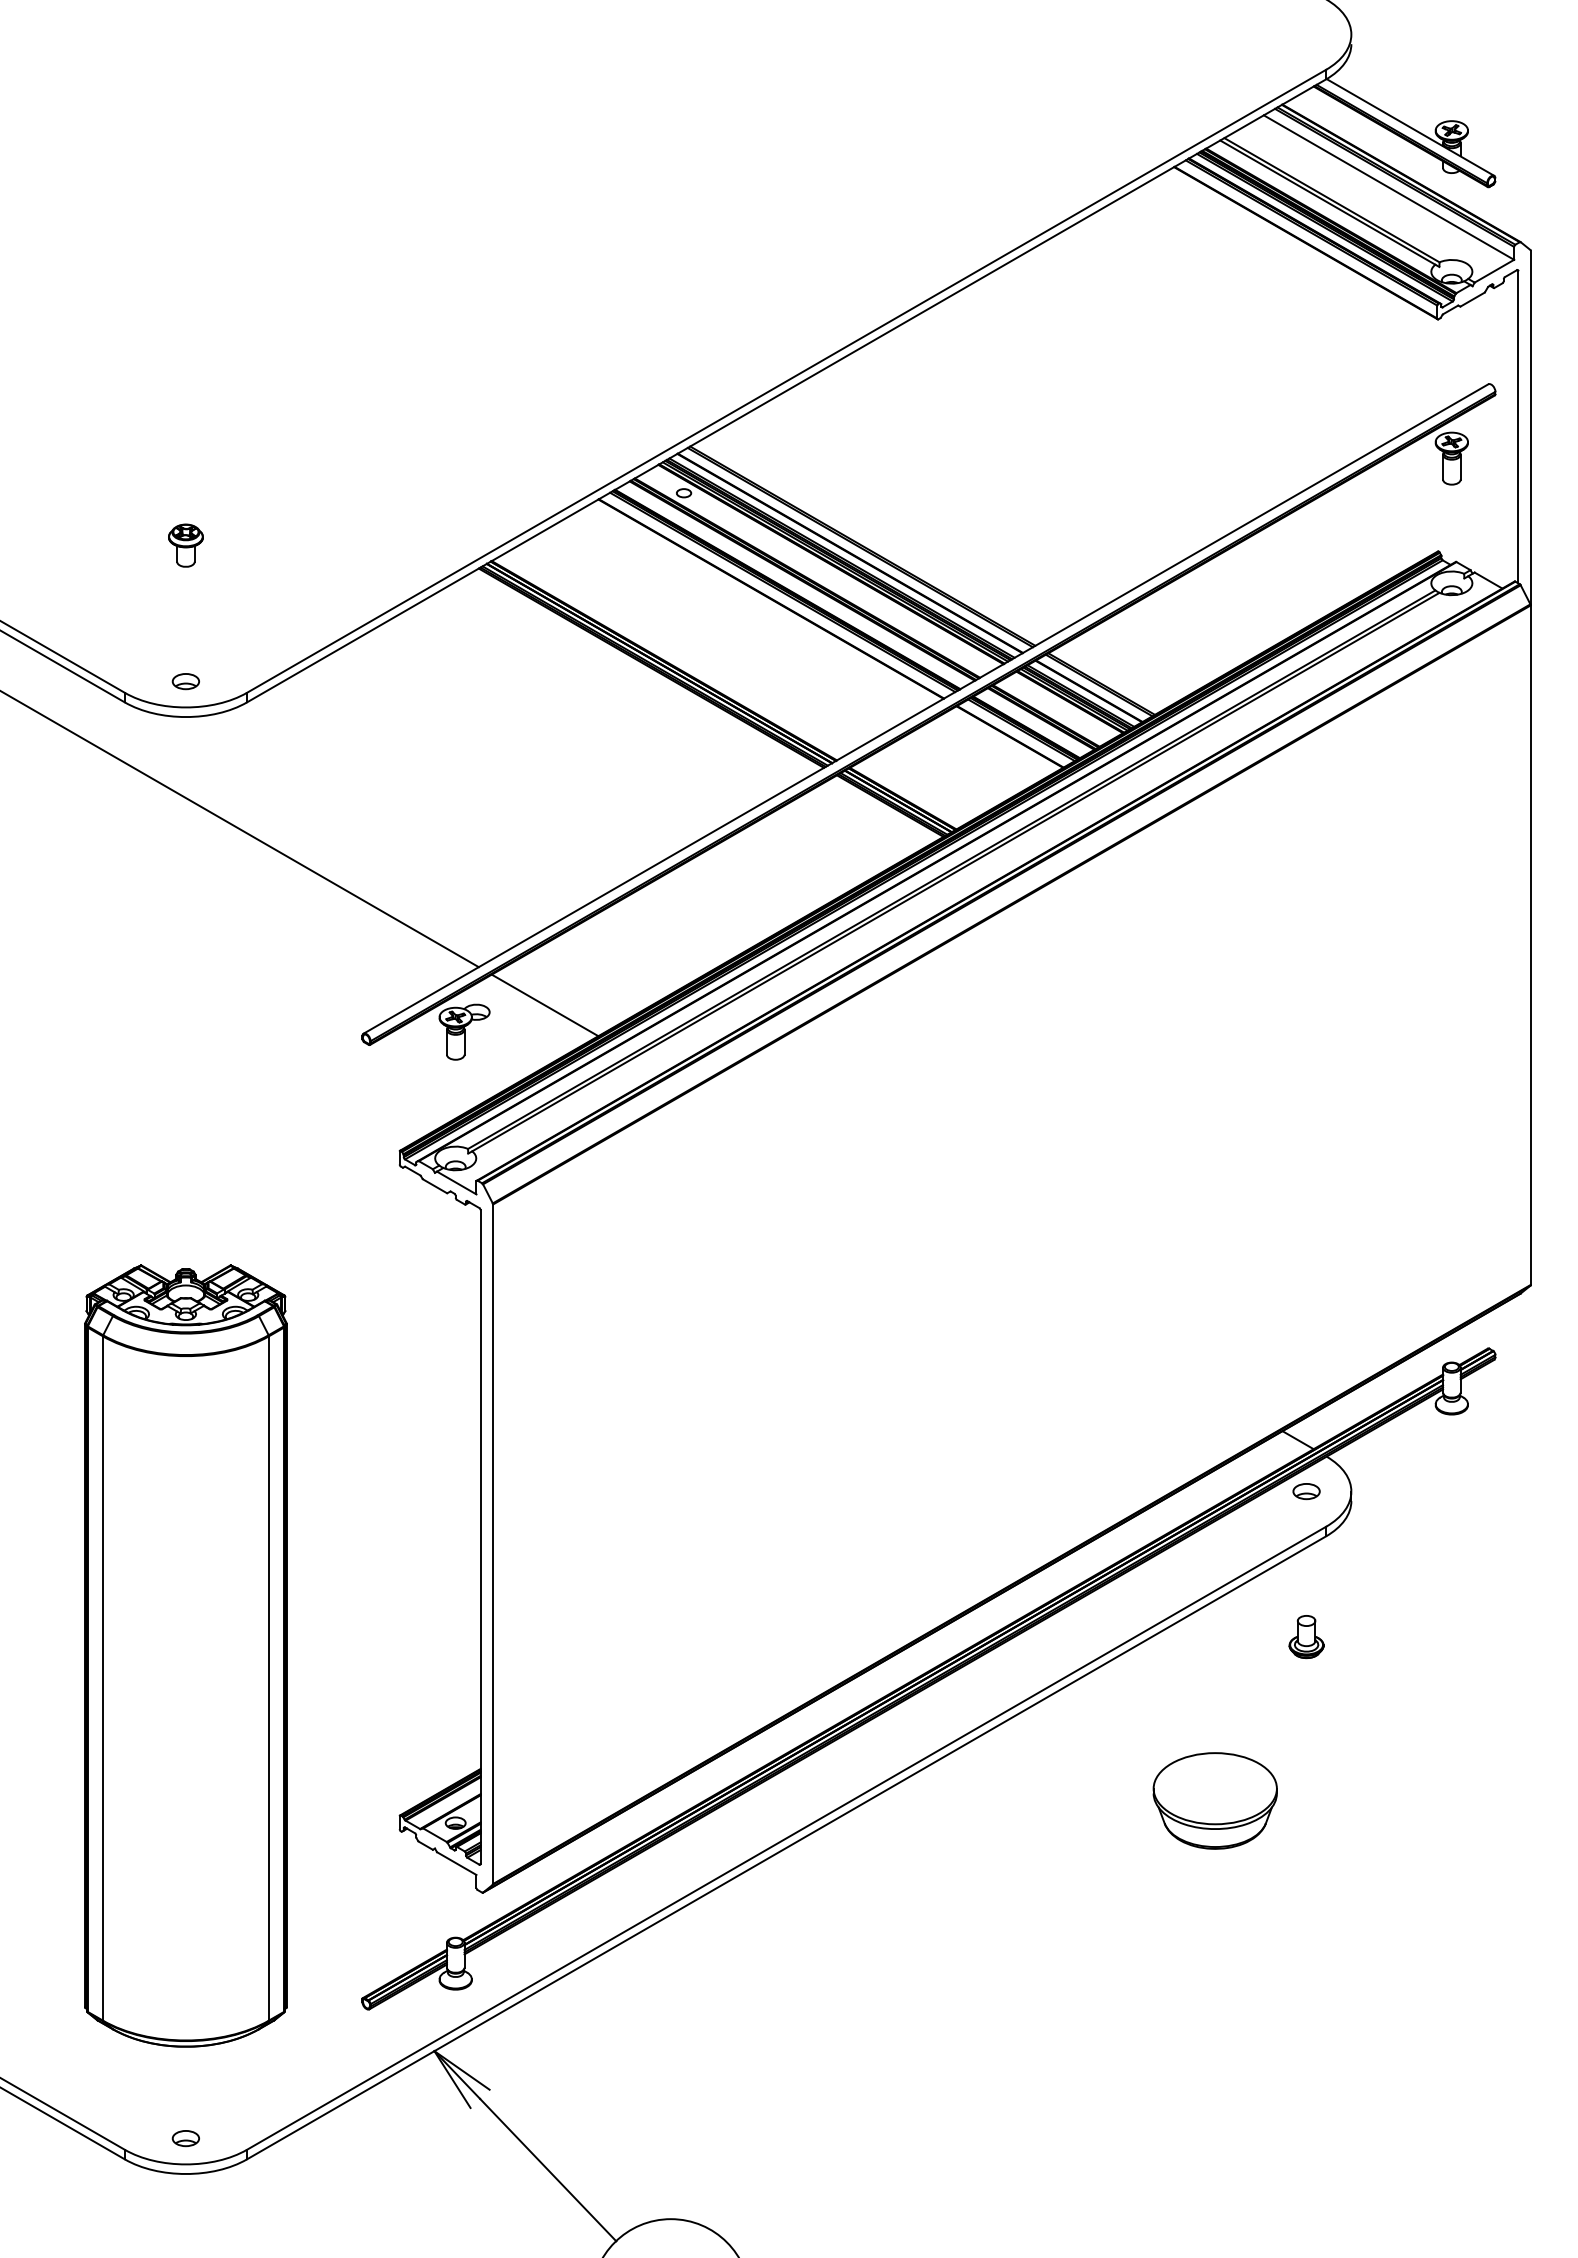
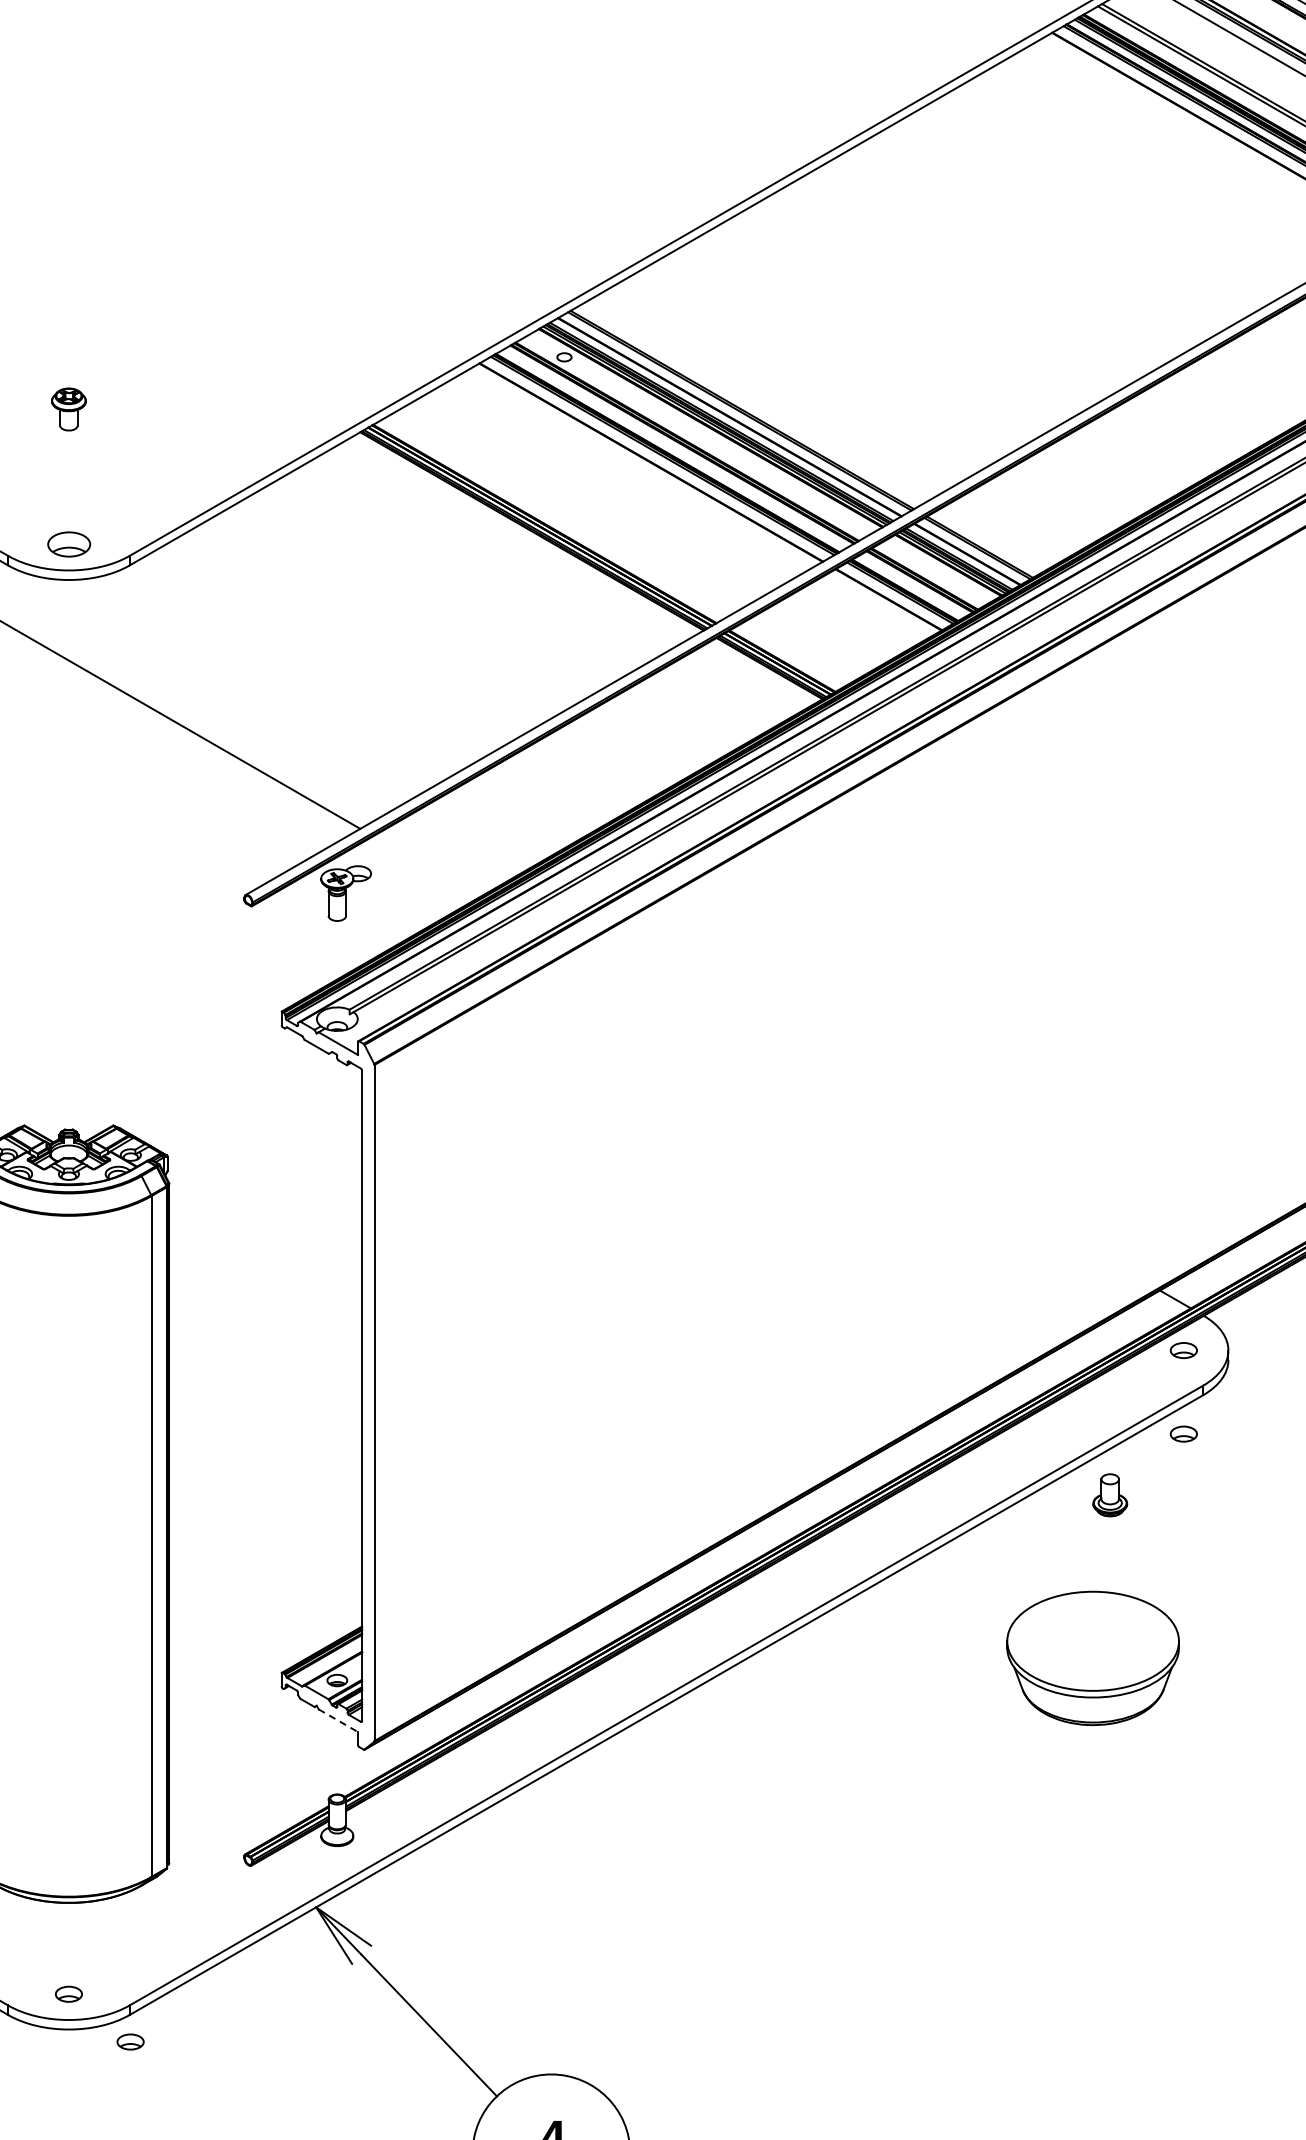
part: (185, 681) -> (68, 544), size x1.6
line: (544, 1005) -> (425, 867), removed
part: (1306, 1575) -> (1183, 1434), added
part: (1306, 1637) -> (1110, 1495), moved
part: (1214, 1800) -> (1092, 1657), size x1.4
line: (456, 1863) -> (338, 1720), solid -> dashed
part: (247, 2186) -> (130, 2041), added

